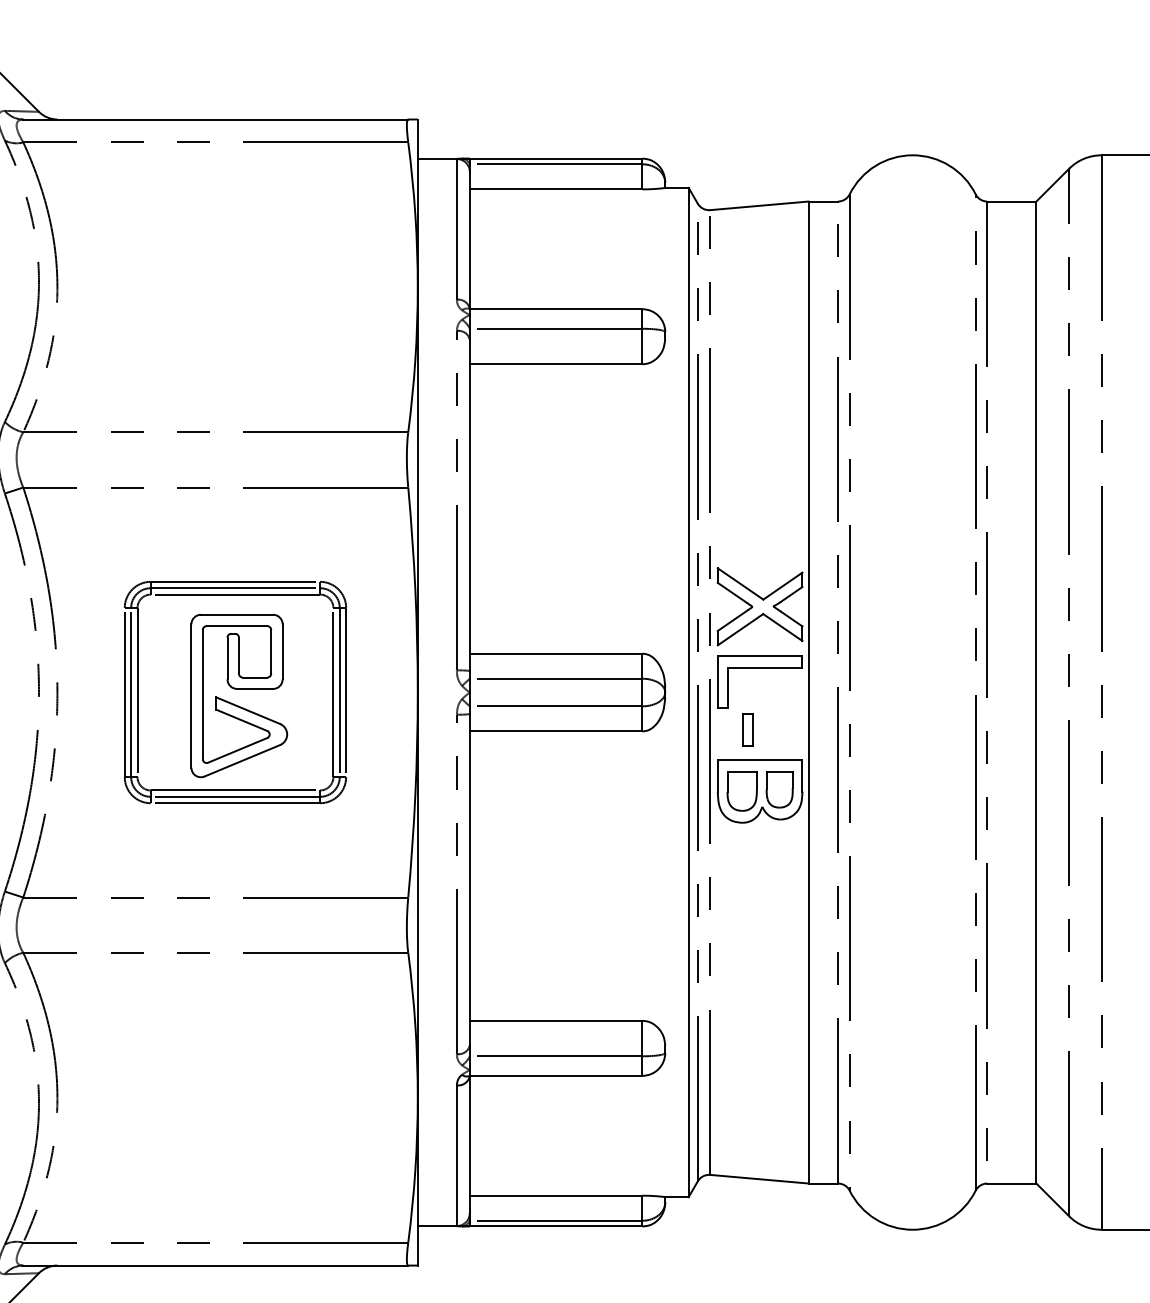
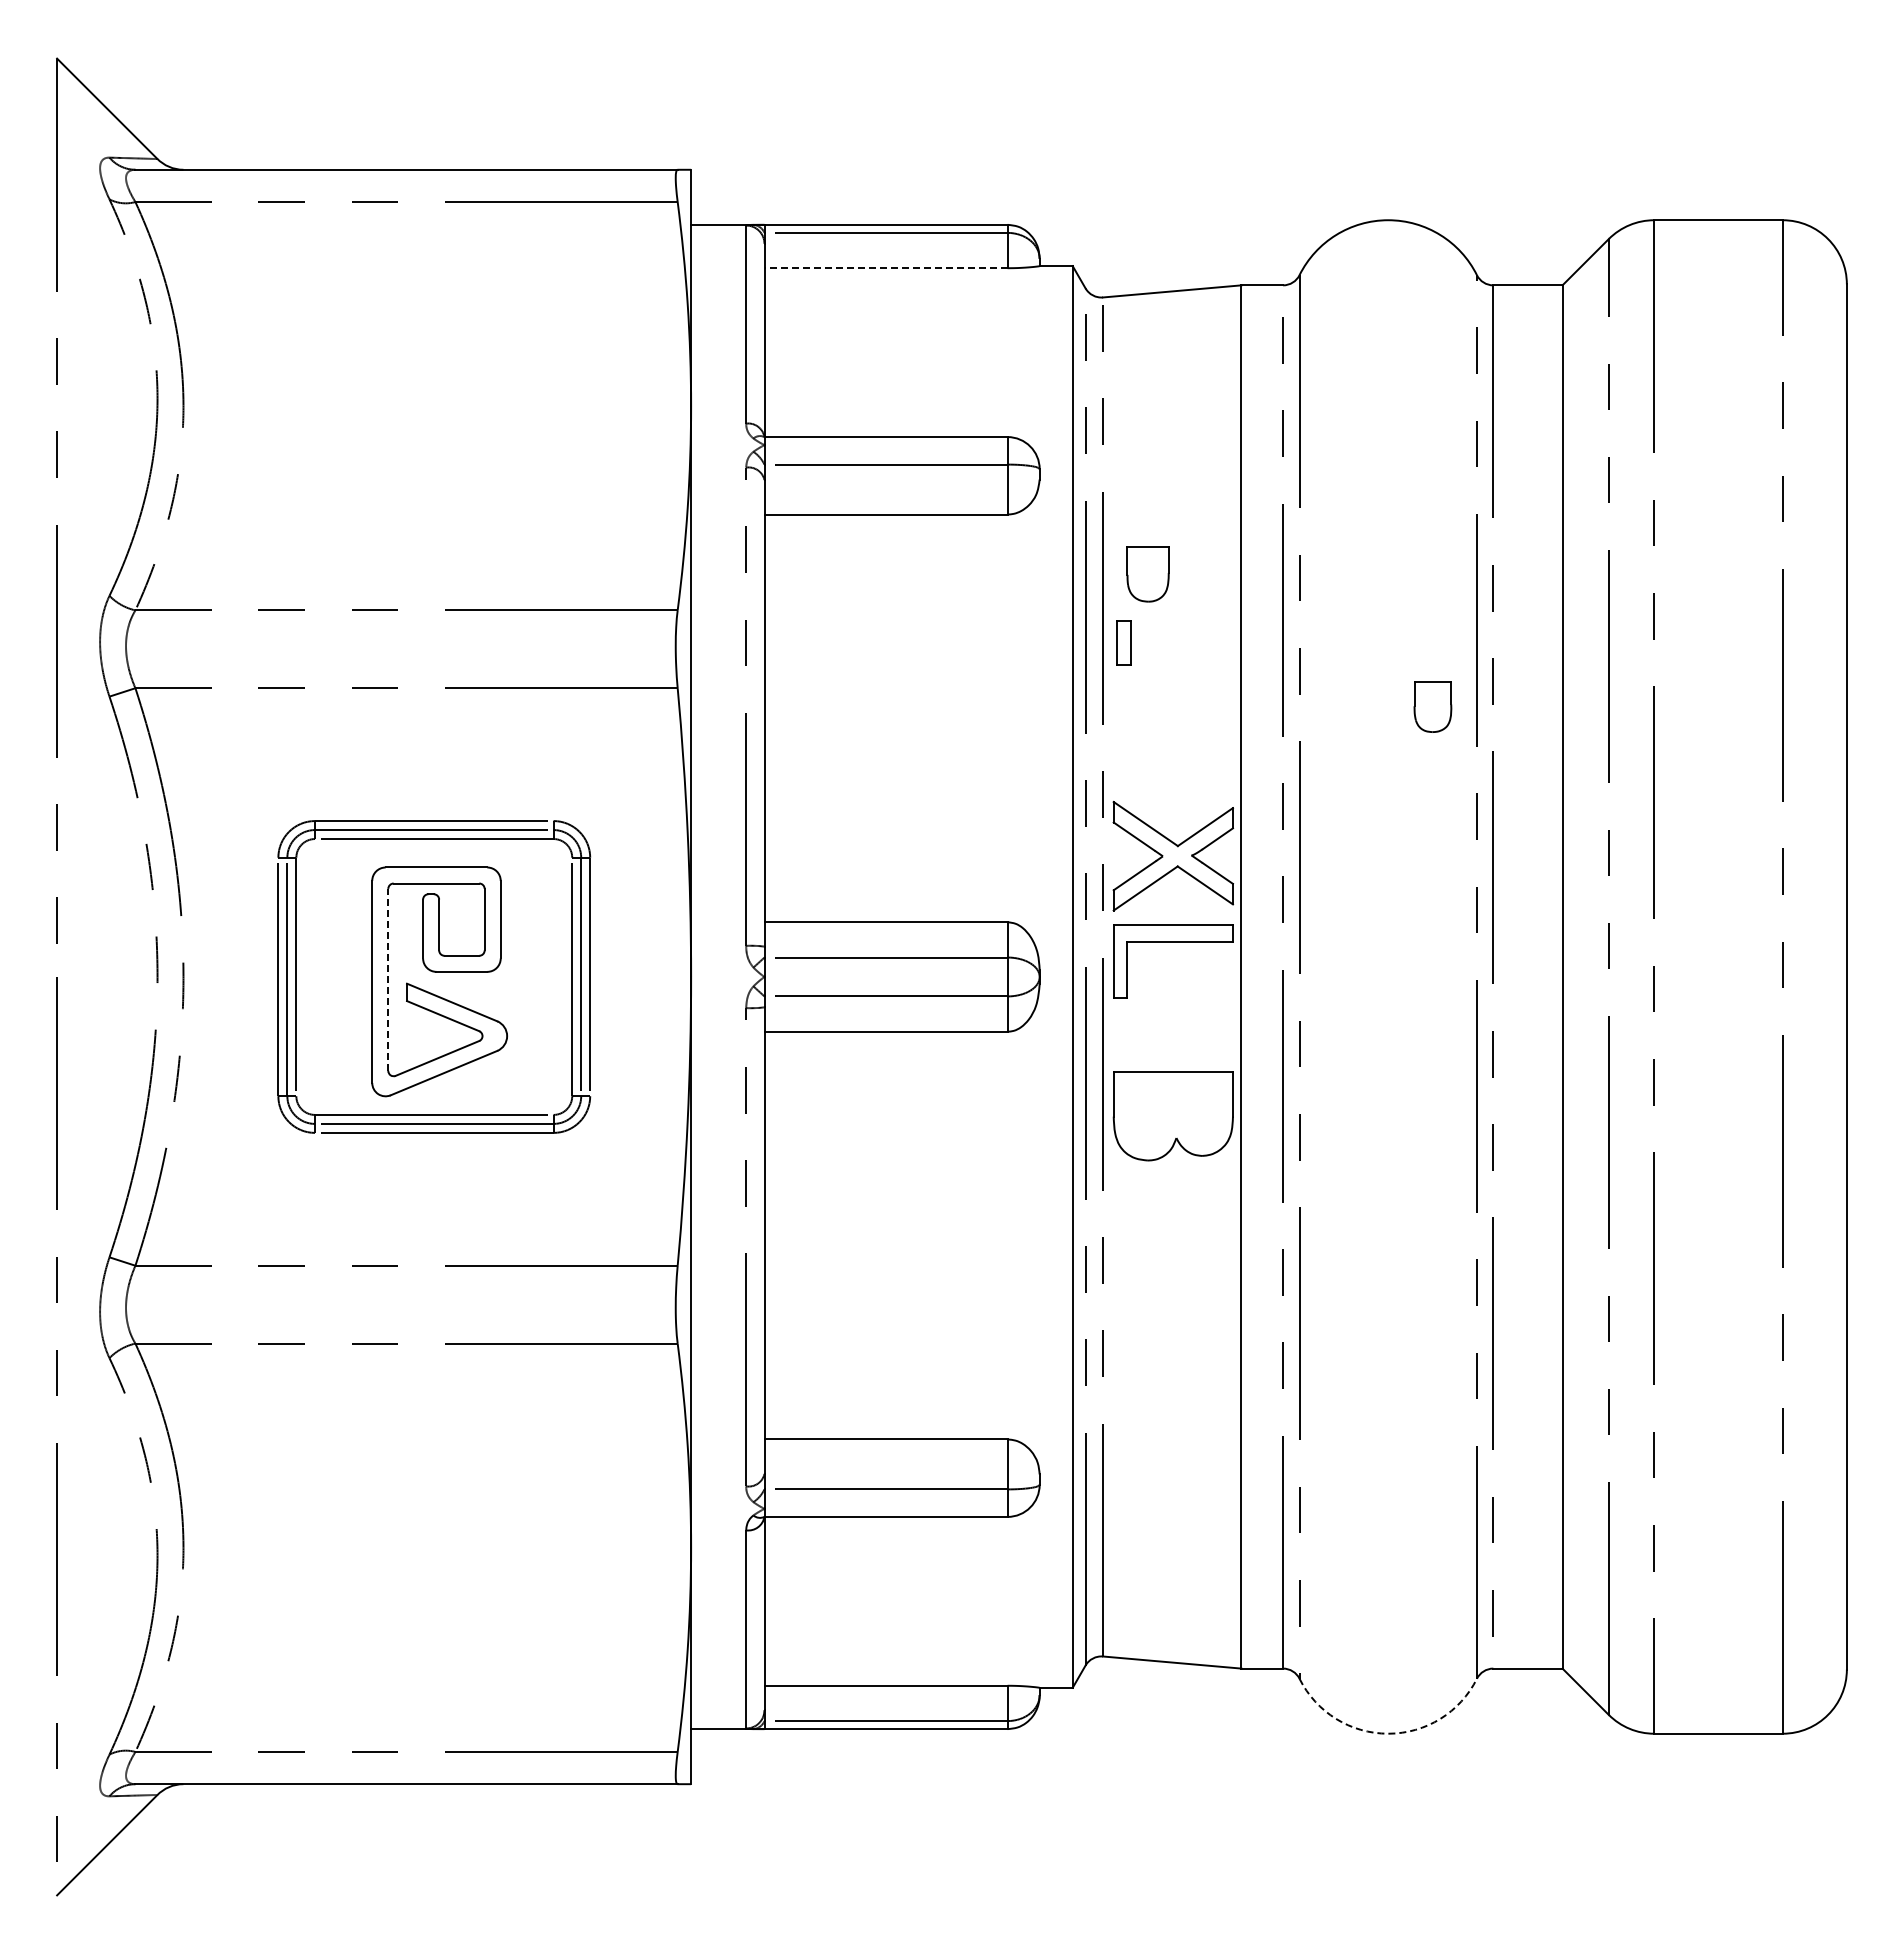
line: (556, 189) -> (886, 268), solid -> dashed
line: (202, 694) -> (388, 979), solid -> dashed
part: (747, 729) -> (1123, 642), moved
part: (779, 789) -> (1432, 706), moved
part: (741, 791) -> (1147, 574), moved
arc: (912, 1229) -> (1388, 1733), solid -> dashed

